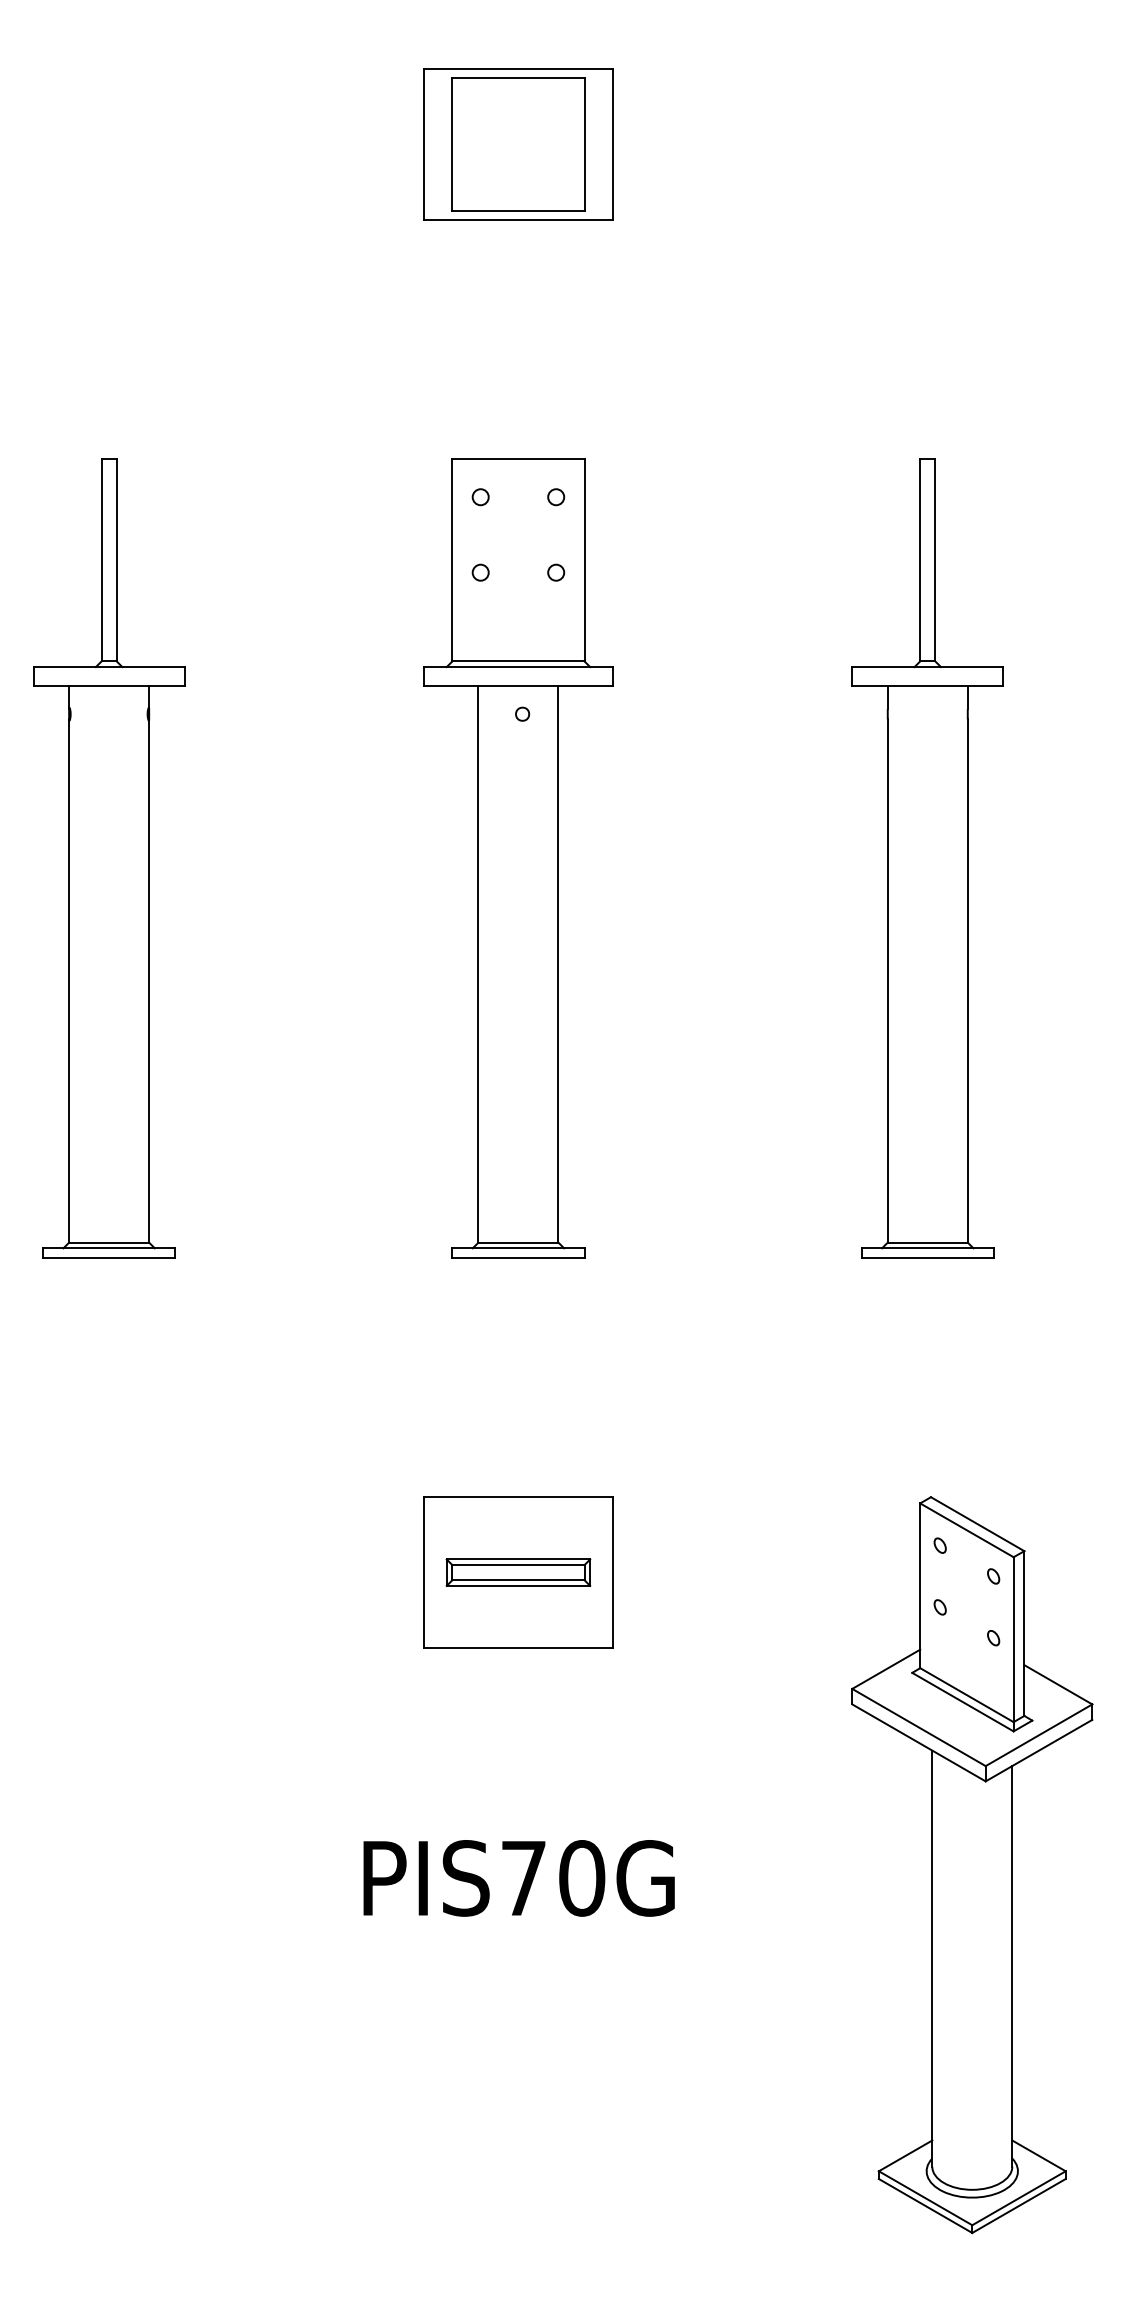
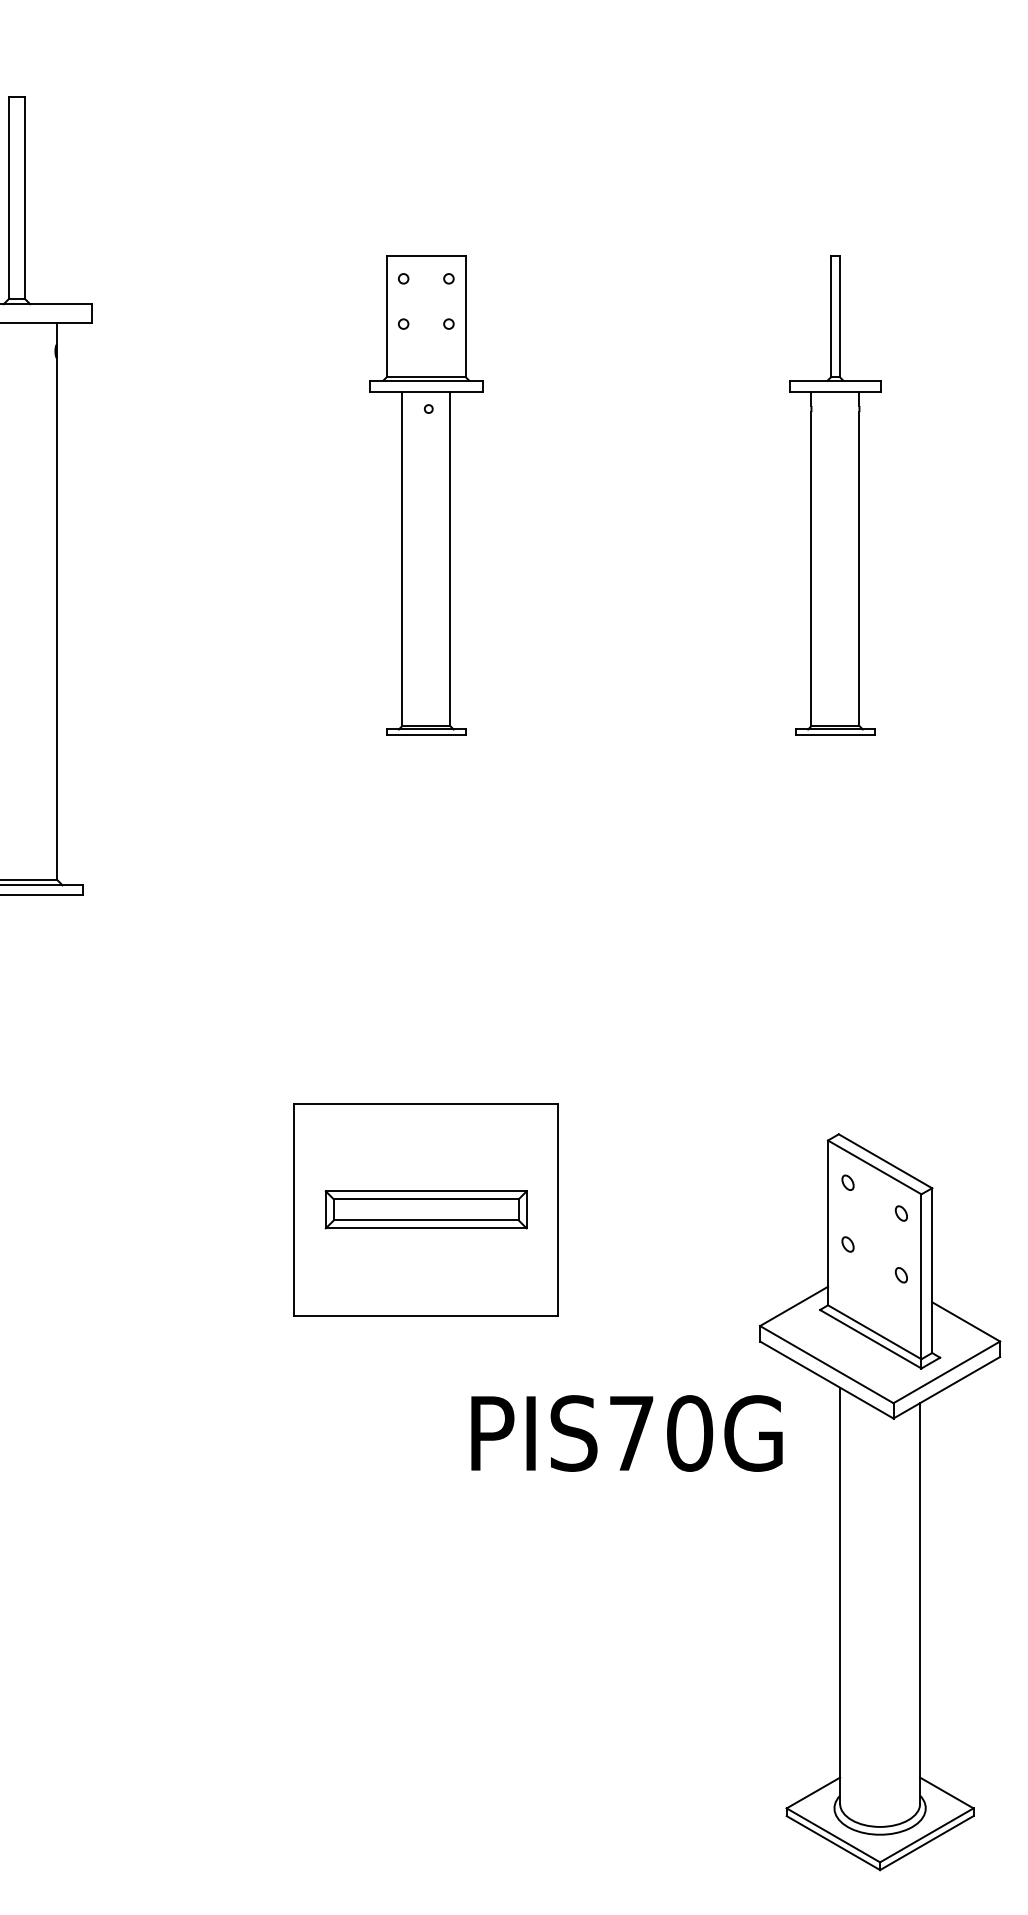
part: (518, 858) -> (426, 495), size x0.6
part: (927, 858) -> (835, 495), size x0.6
part: (518, 1572) -> (426, 1209), size x1.4
text: (518, 1878) -> (626, 1433), moved

